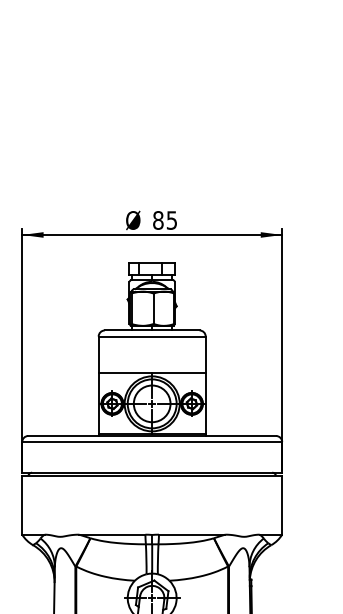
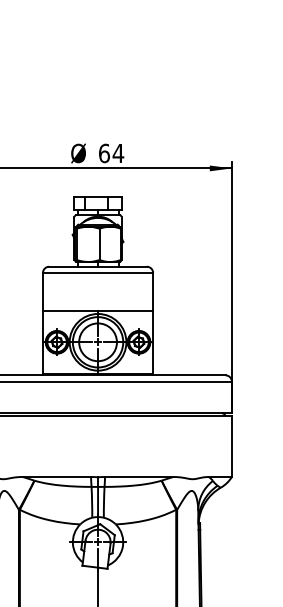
text: (165, 220) -> (111, 153), 85 -> 64

